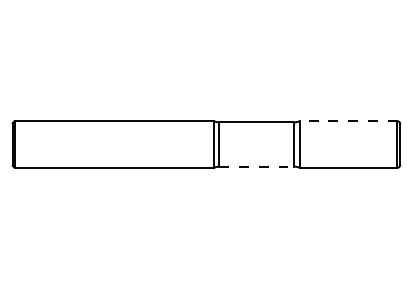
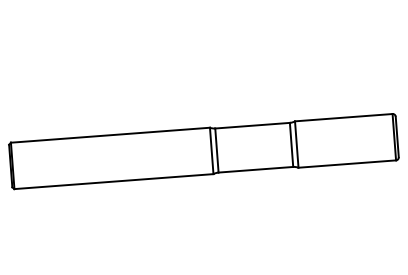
line: (348, 121) -> (343, 117), dashed -> solid
line: (257, 166) -> (256, 169), dashed -> solid

